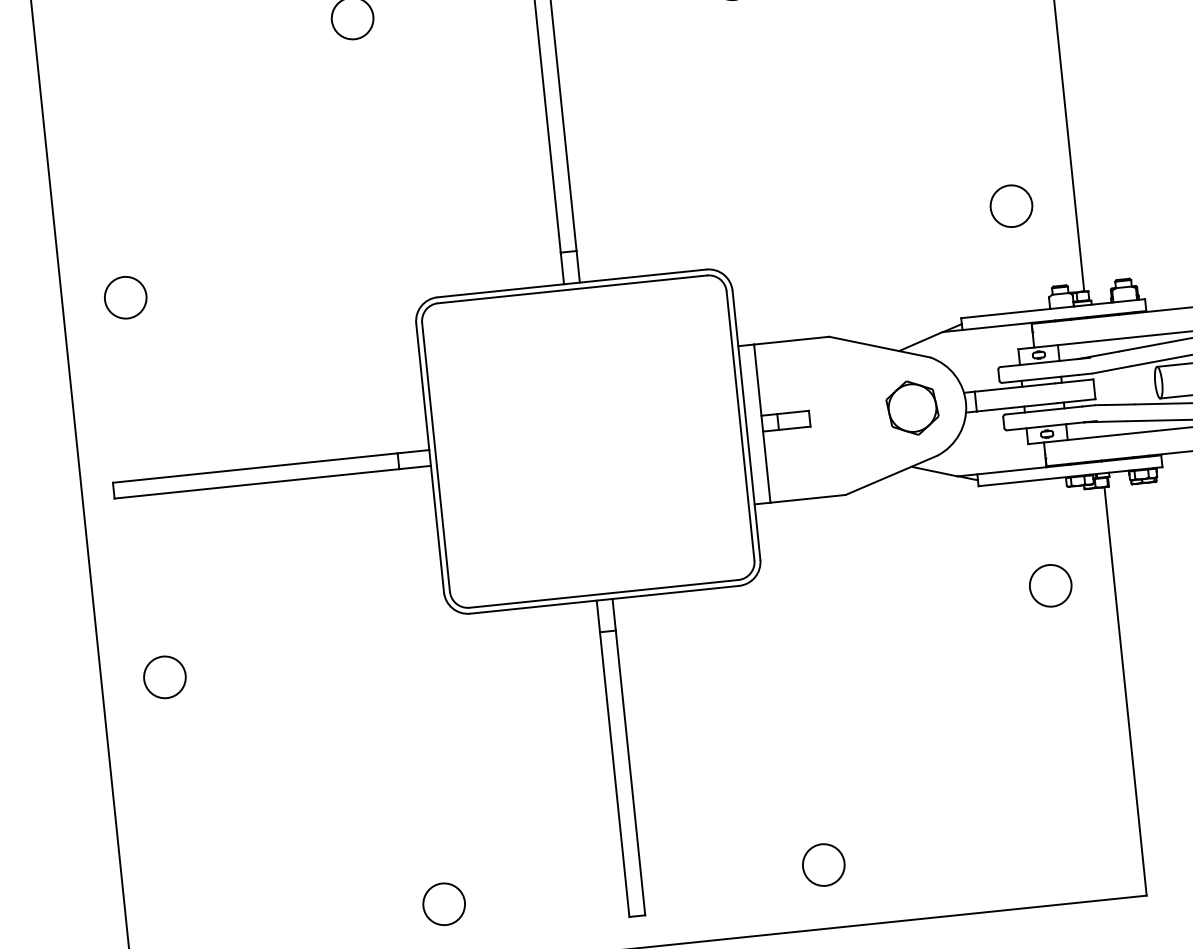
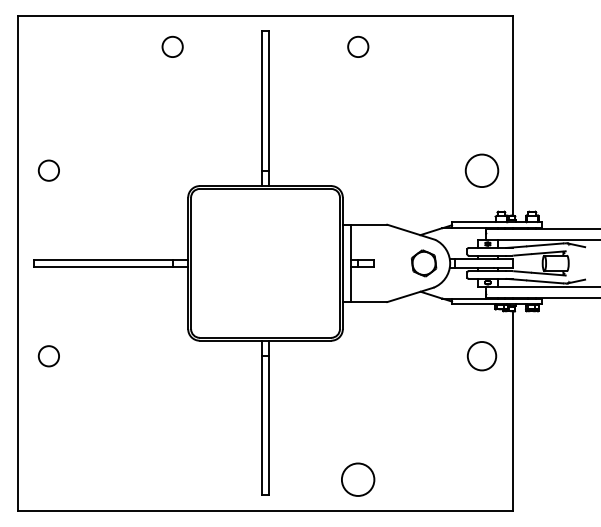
circle: (1010, 205) -> (481, 170), size x1.6
circle: (1049, 586) -> (481, 356), size x1.4
circle: (824, 865) -> (358, 480), size x1.6
circle: (443, 905) -> (172, 480), removed

